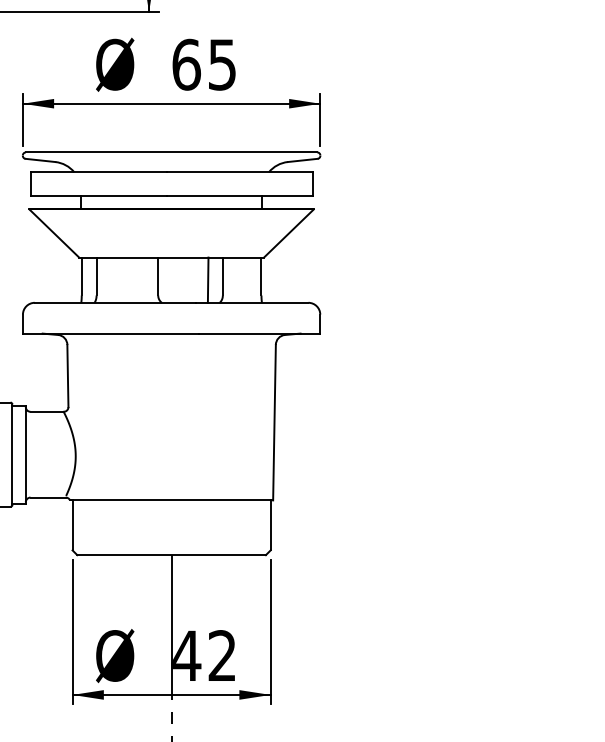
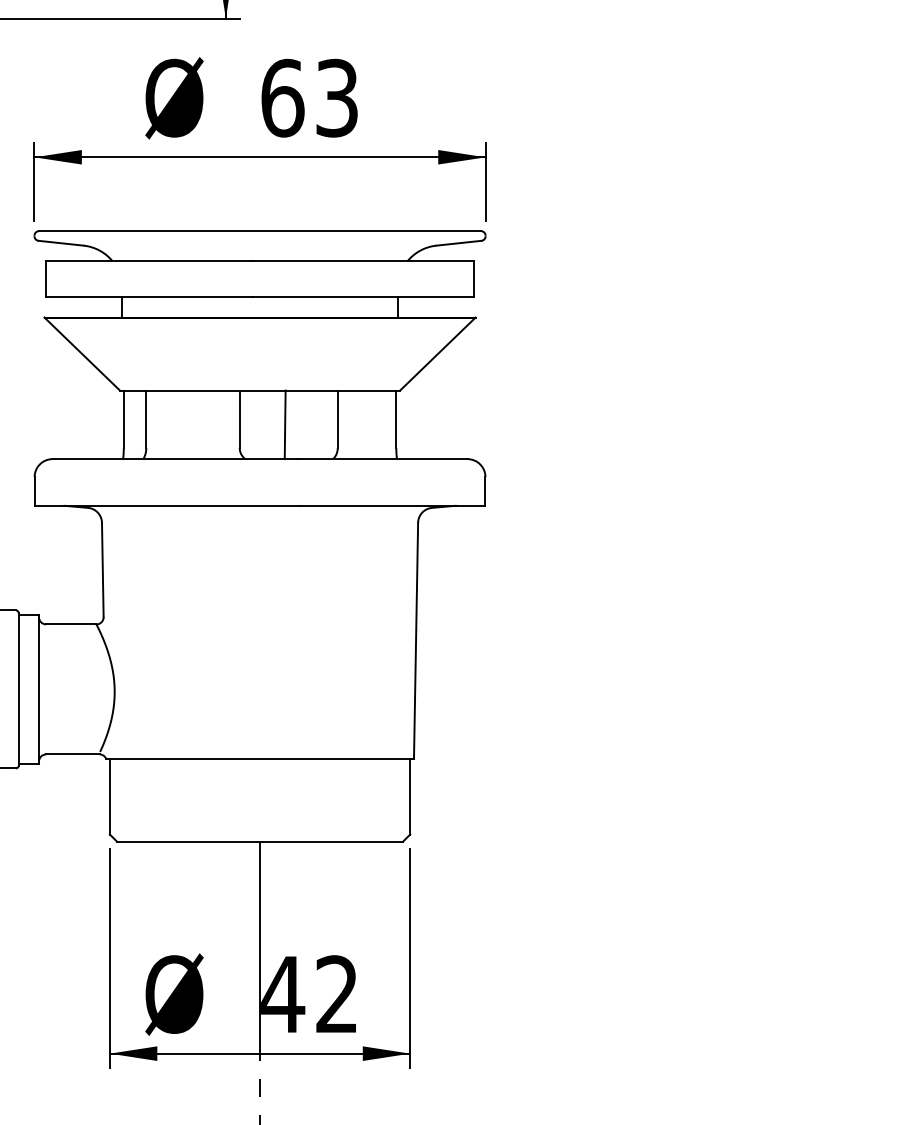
text: (222, 64) -> (337, 97), 65 -> 63
line: (207, 279) -> (284, 423), moved

